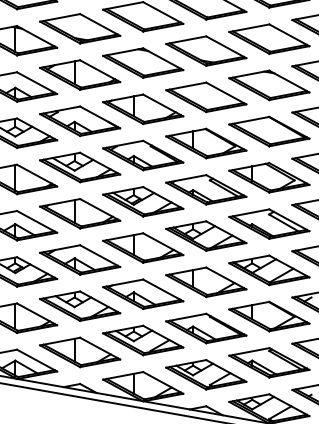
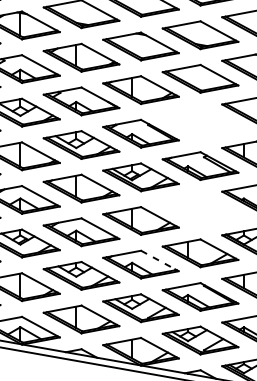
part: (206, 143) -> (200, 122), removed
part: (206, 235) -> (200, 209), removed
line: (163, 290) -> (160, 261), solid -> dashed

